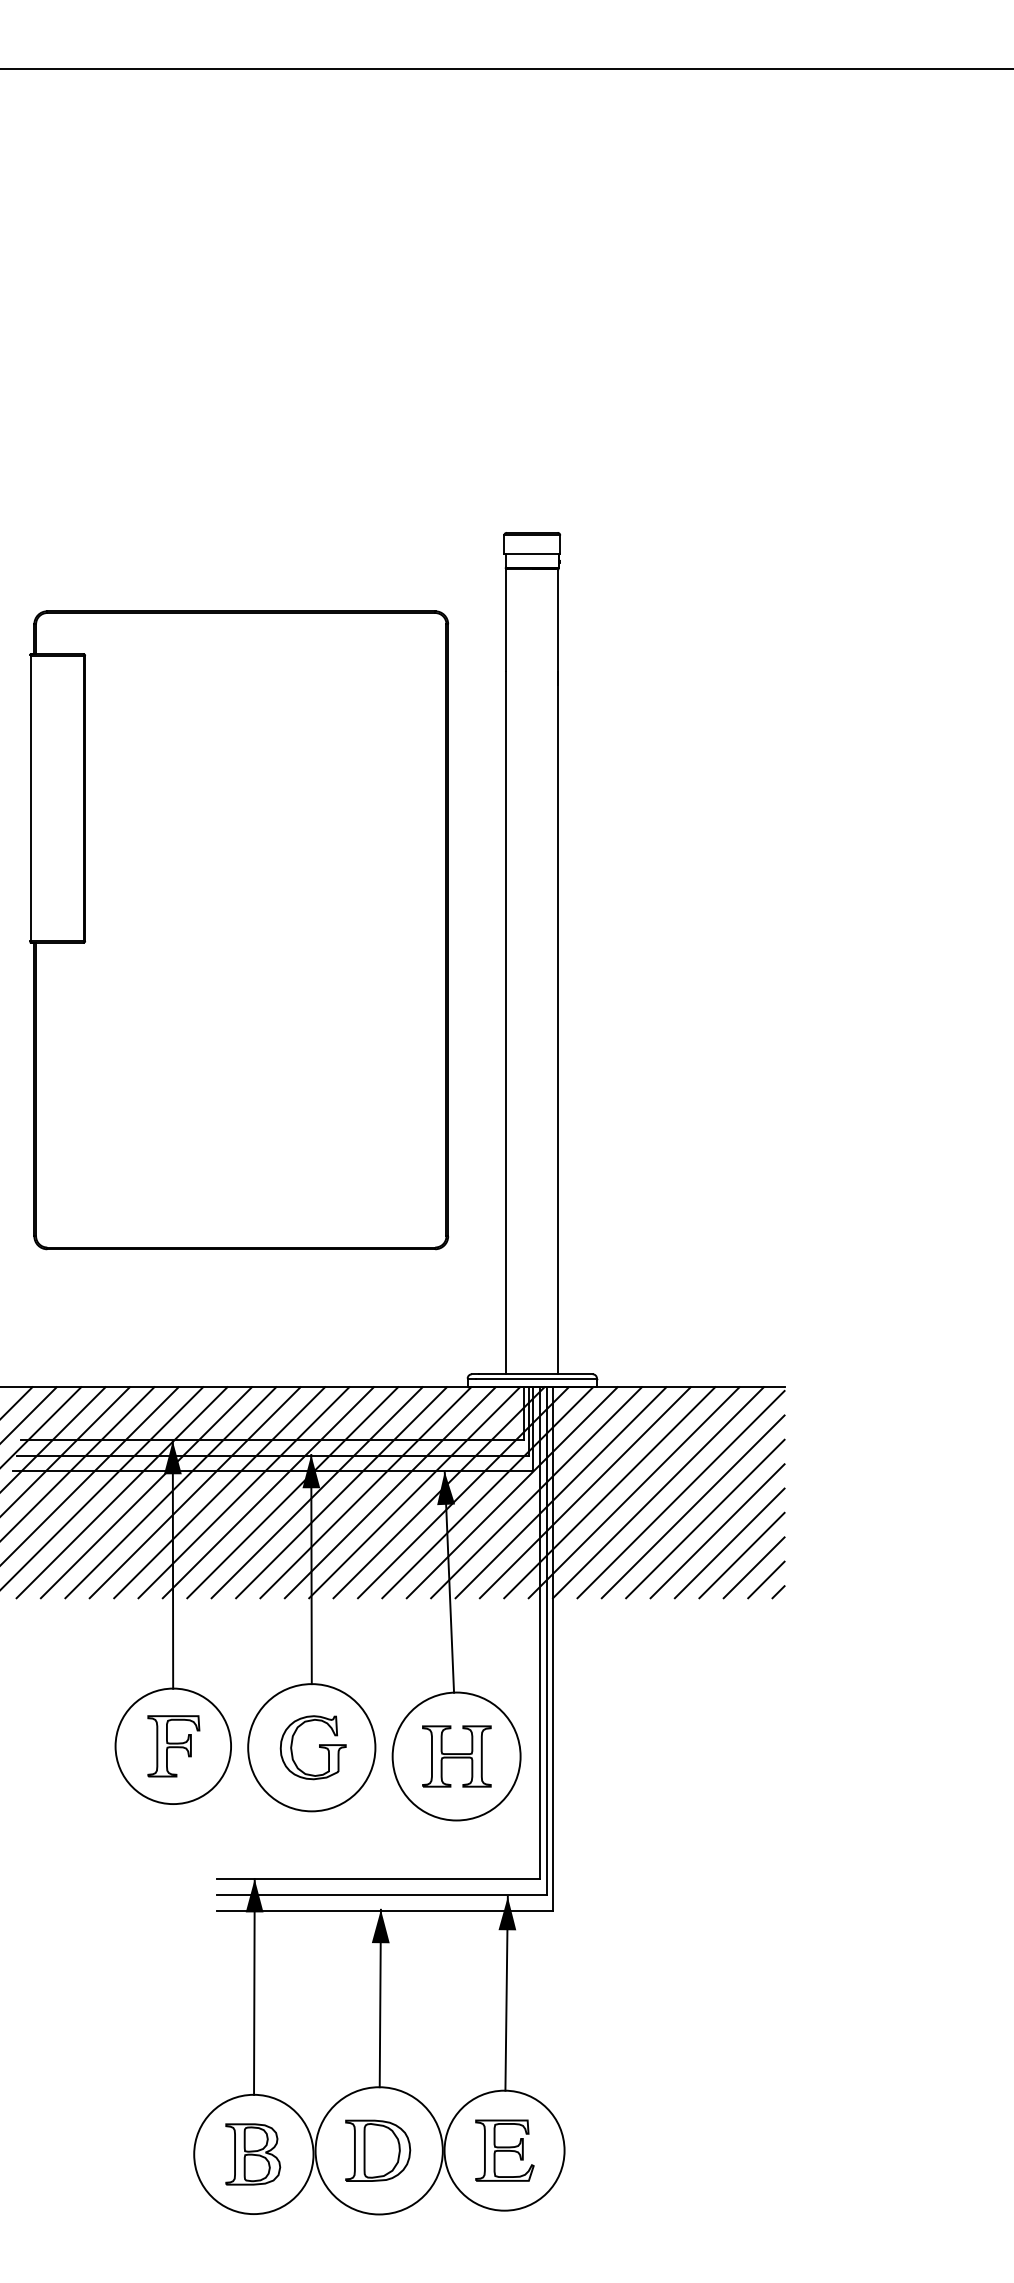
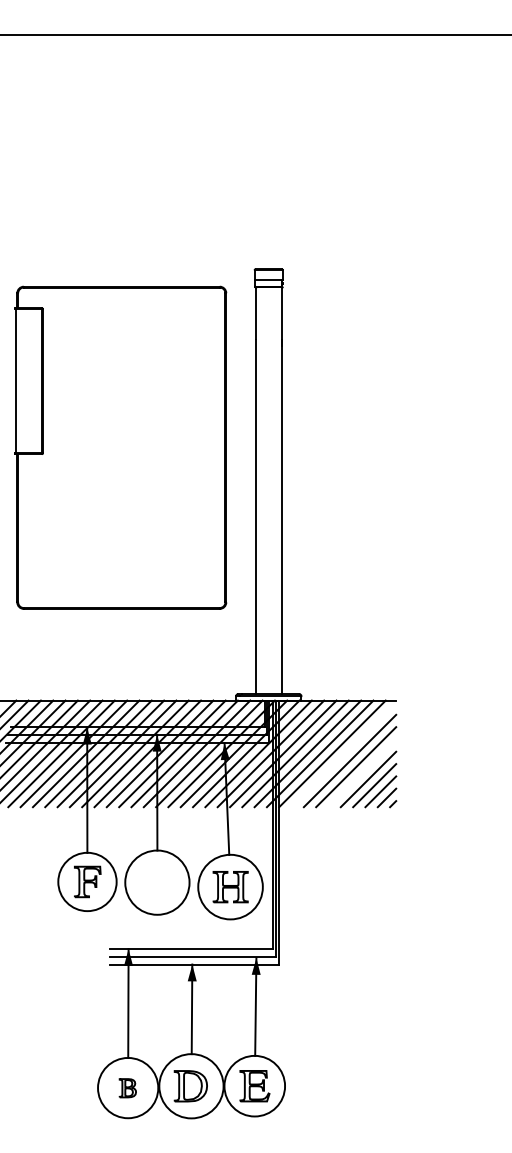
part: (238, 929) -> (120, 447), moved
line: (680, 1493) -> (343, 754), removed
line: (717, 1531) -> (362, 773), removed
part: (311, 1747) -> (157, 882), removed
part: (252, 2155) -> (127, 1088), size x0.6

